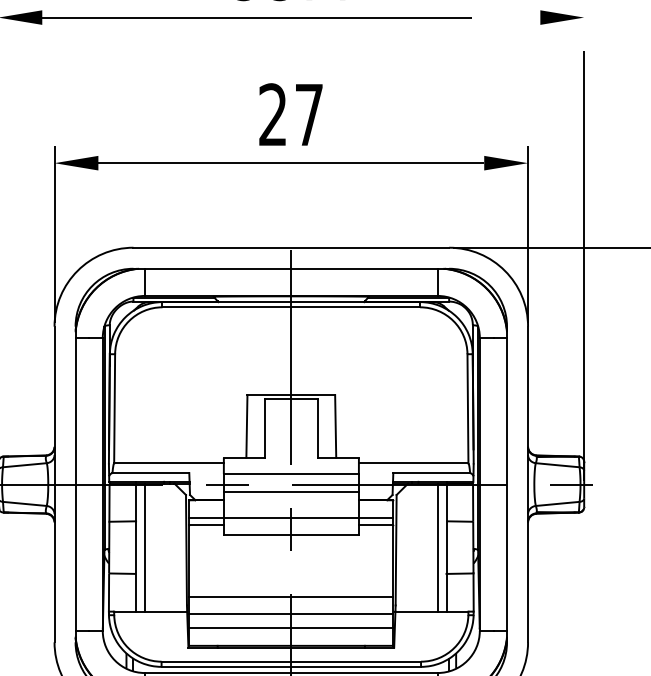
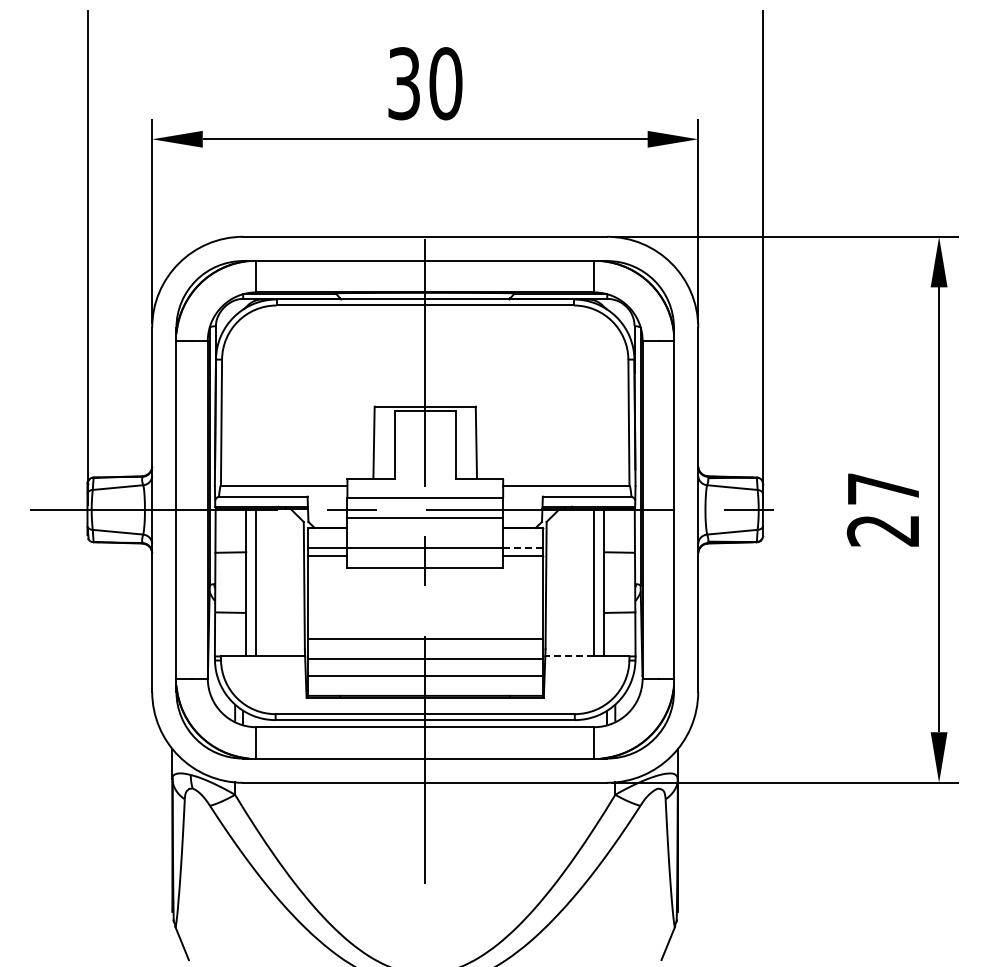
text: (291, 114) -> (425, 83), 27 -> 30
line: (376, 518) -> (523, 548), solid -> dashed
line: (416, 611) -> (569, 656), solid -> dashed

